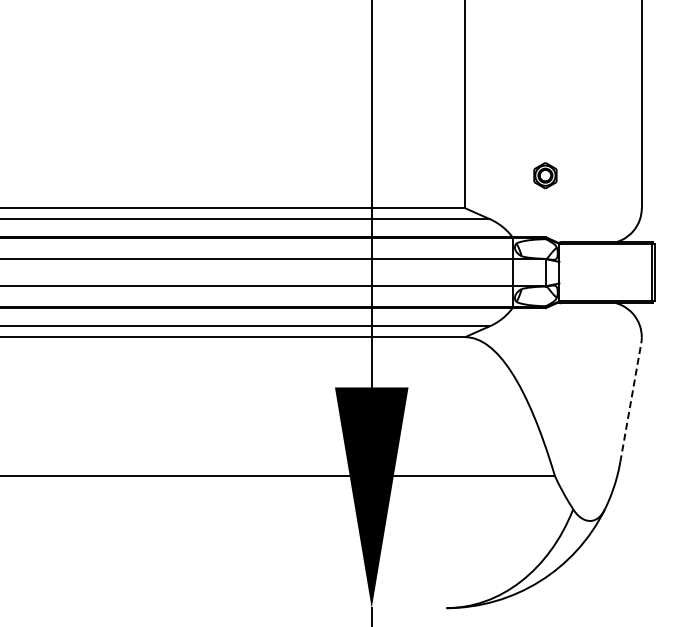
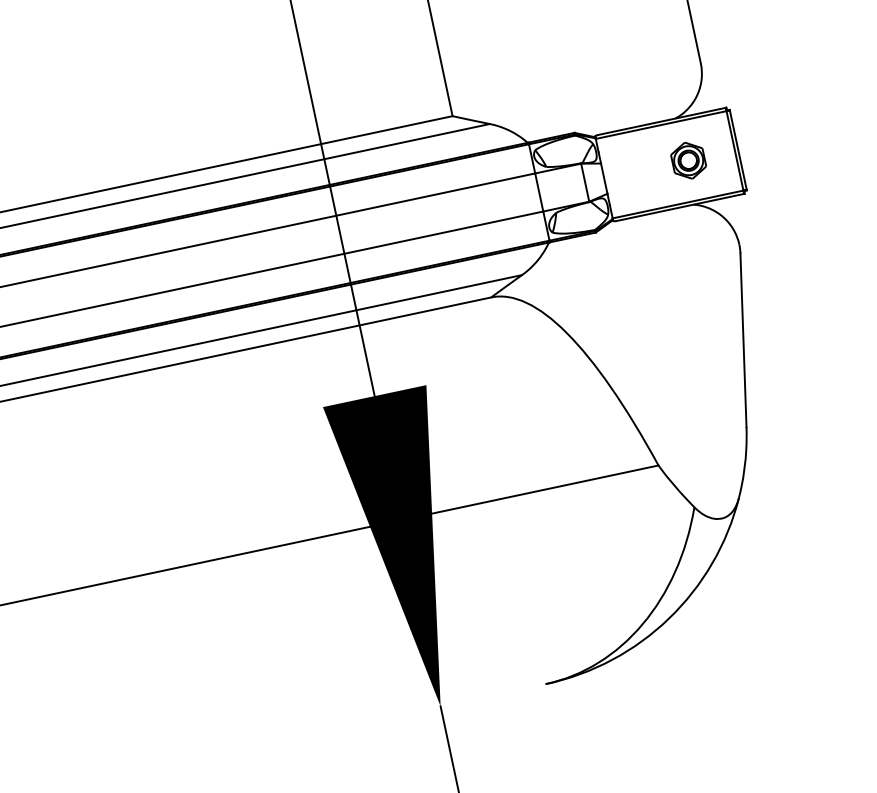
part: (545, 175) -> (688, 160), moved
line: (630, 402) -> (743, 339), dashed -> solid

